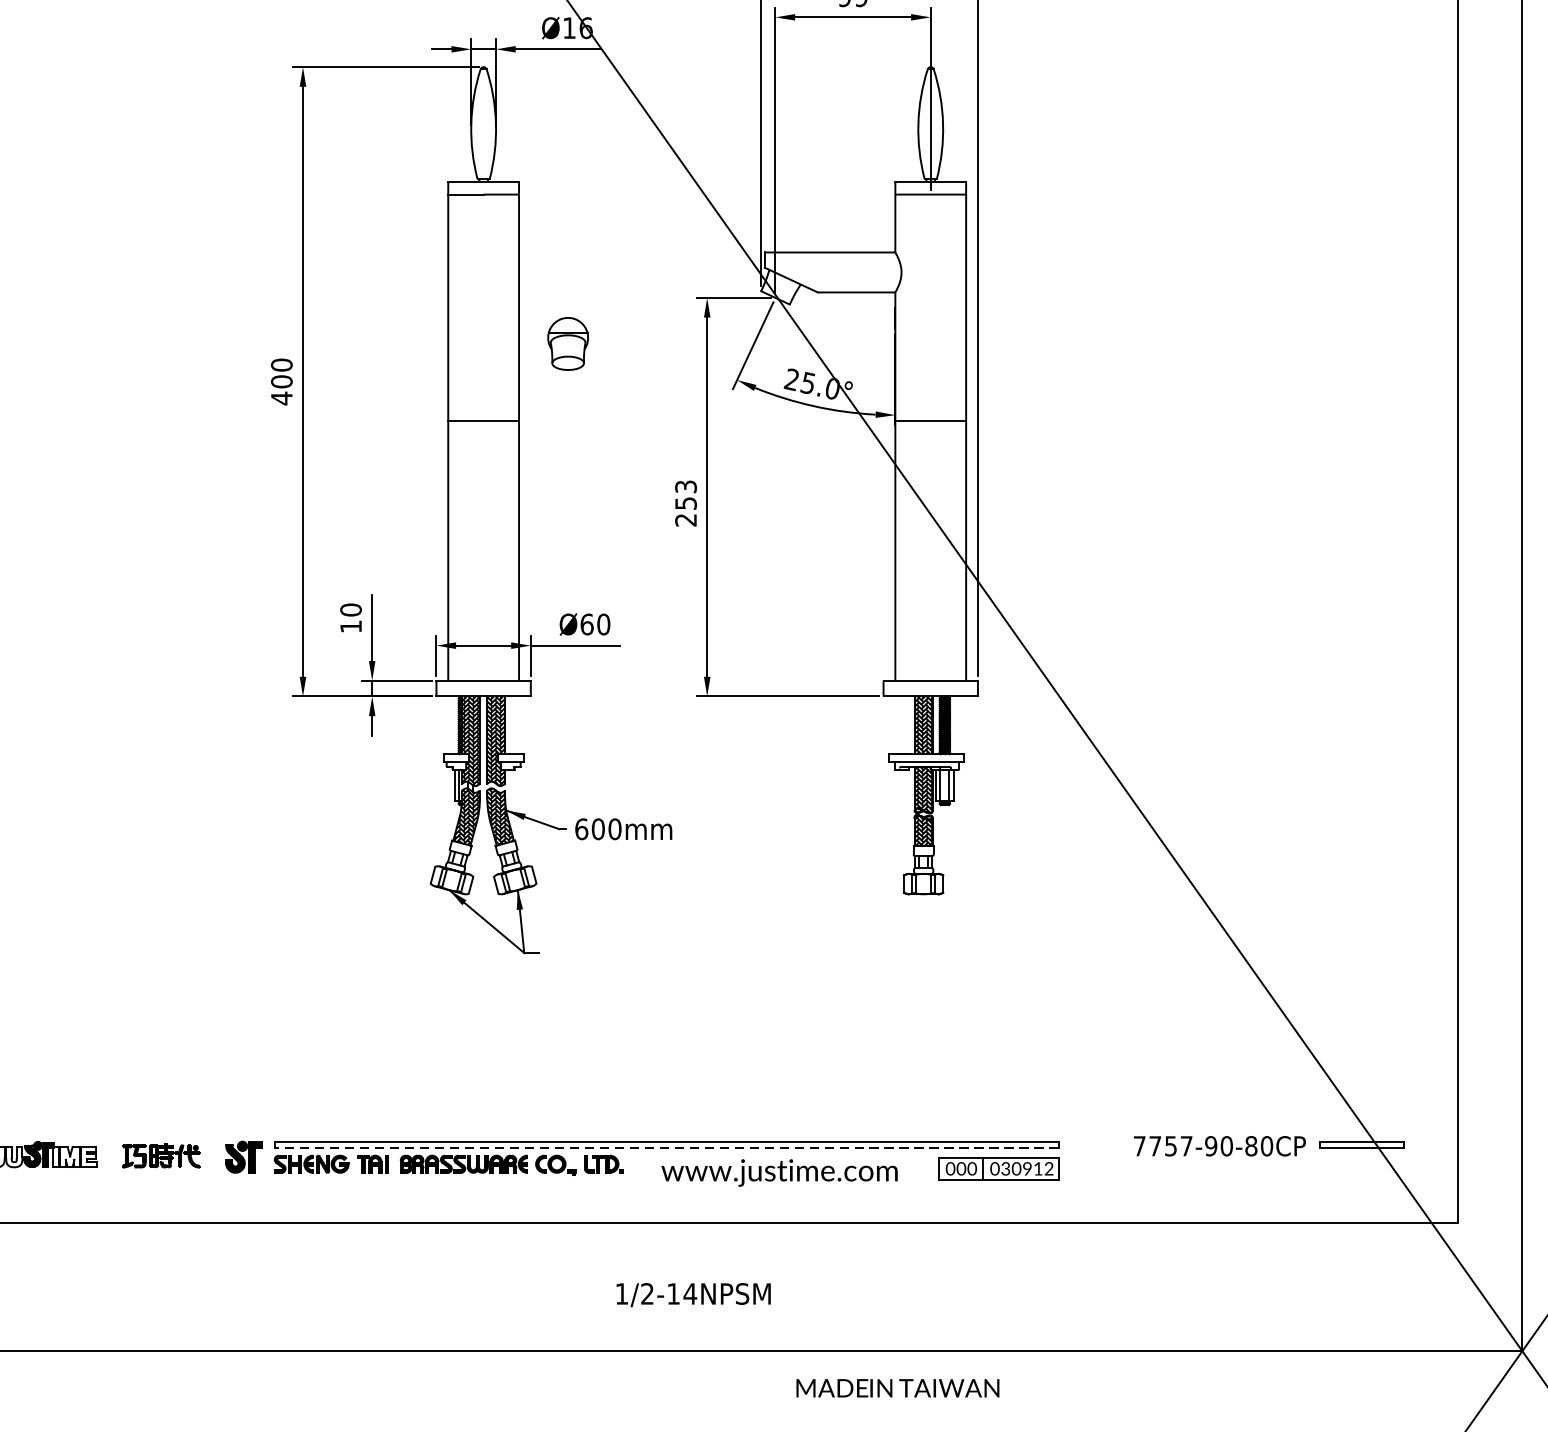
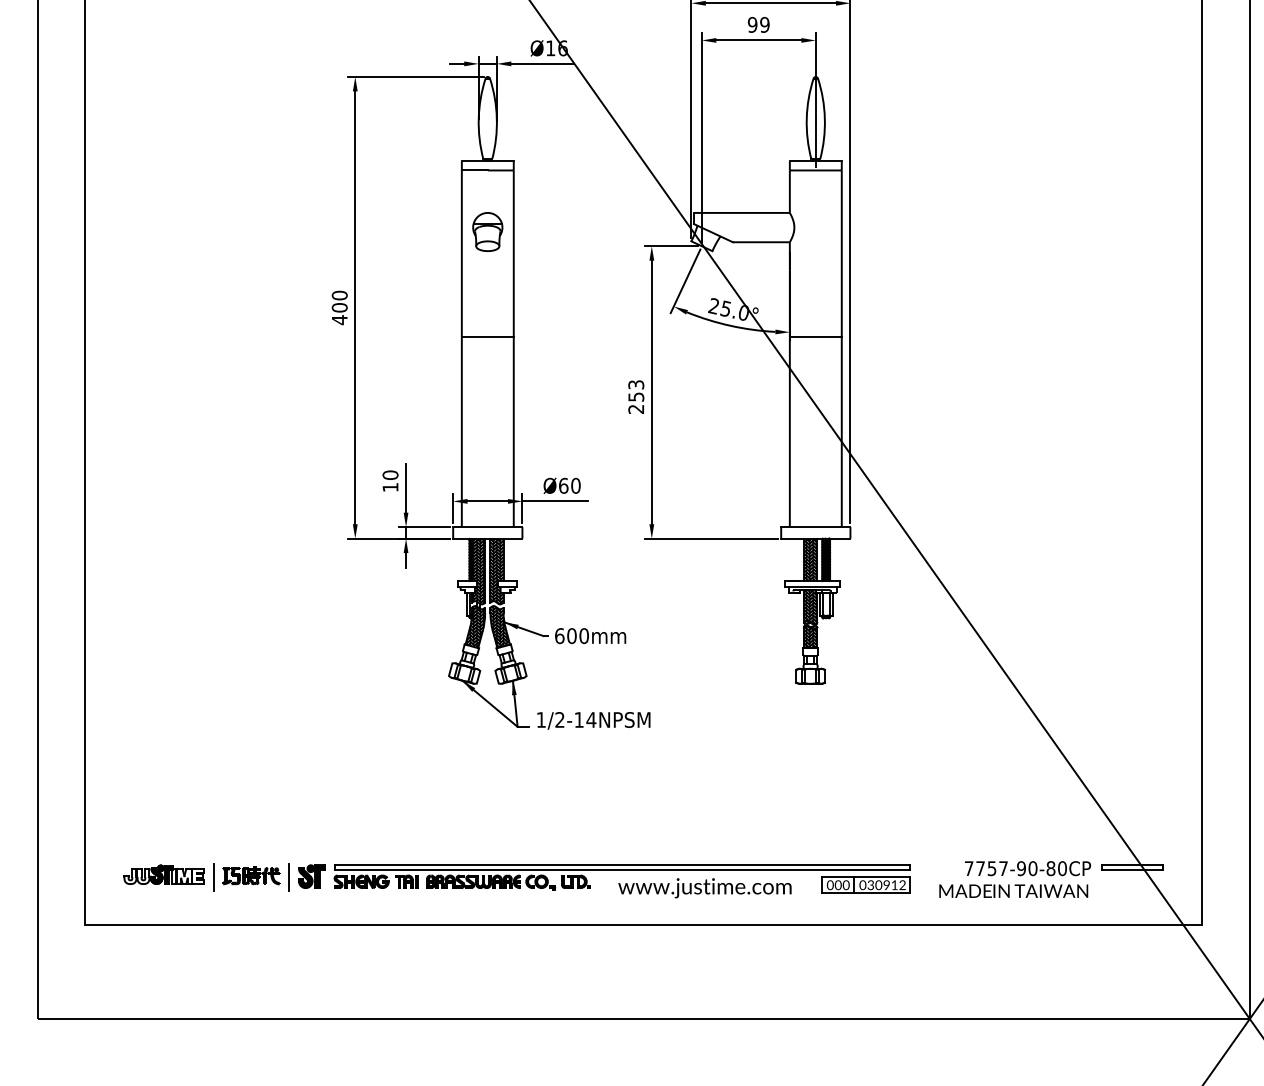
part: (567, 343) -> (487, 231), moved
line: (667, 1147) -> (622, 869), dashed -> solid
line: (111, 1158) -> (214, 877), added
line: (213, 1158) -> (289, 877), added
text: (693, 1294) -> (593, 720), moved
text: (897, 1387) -> (1013, 890), moved

